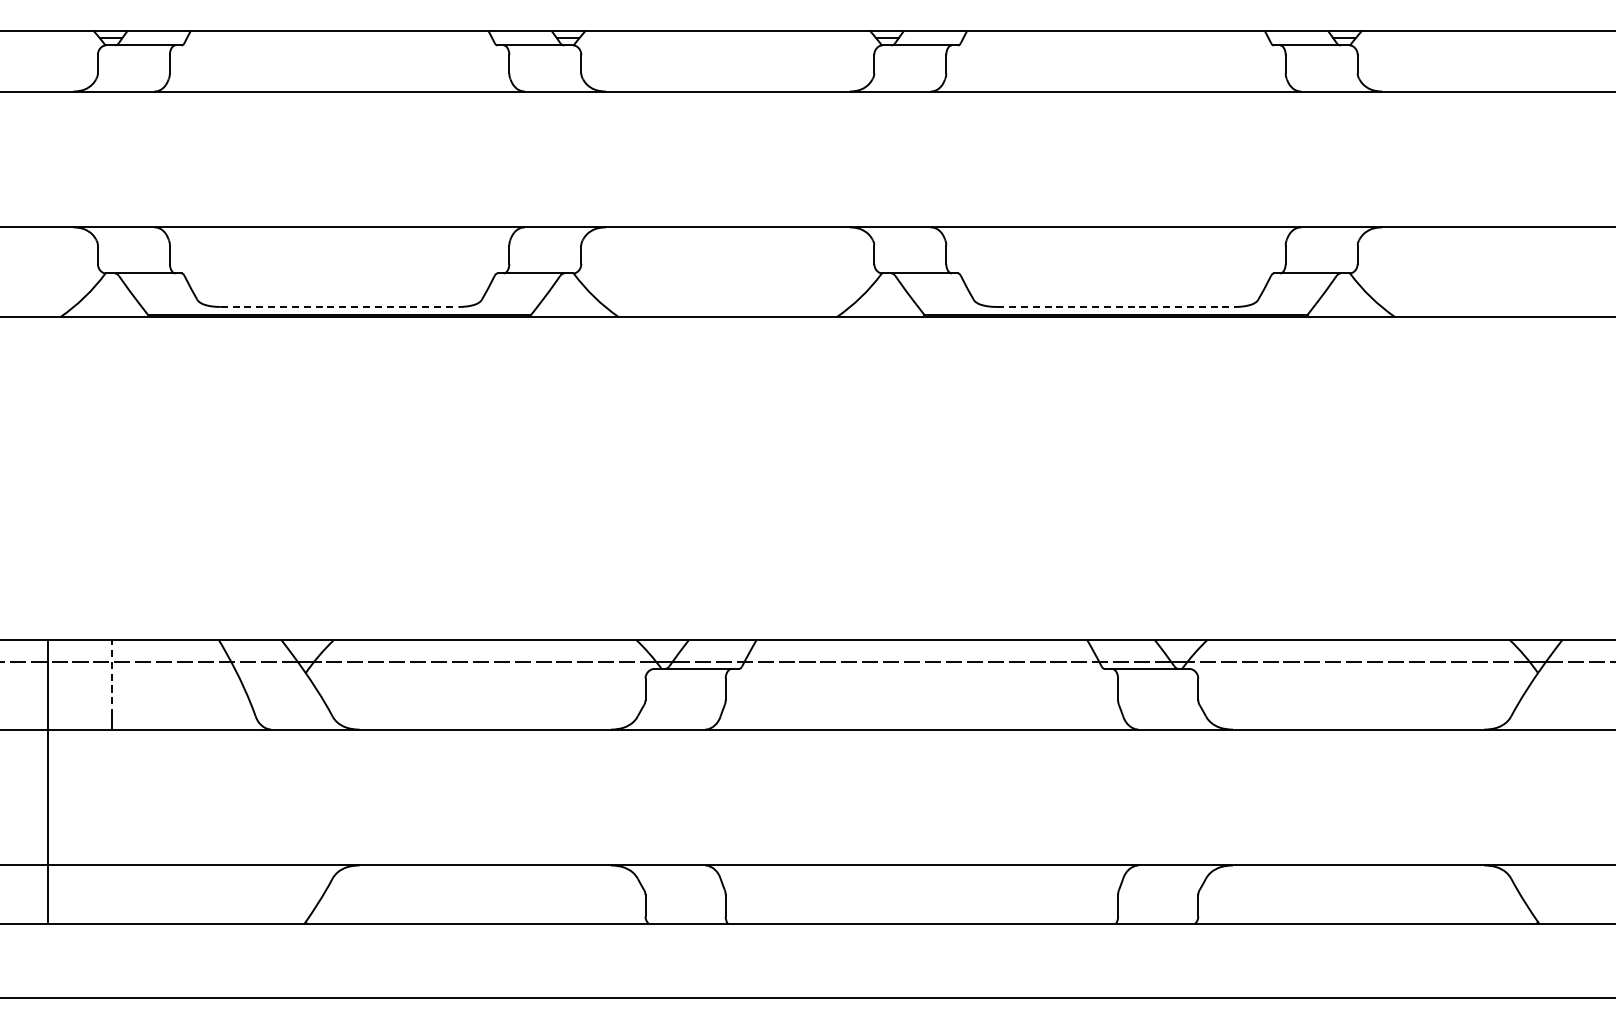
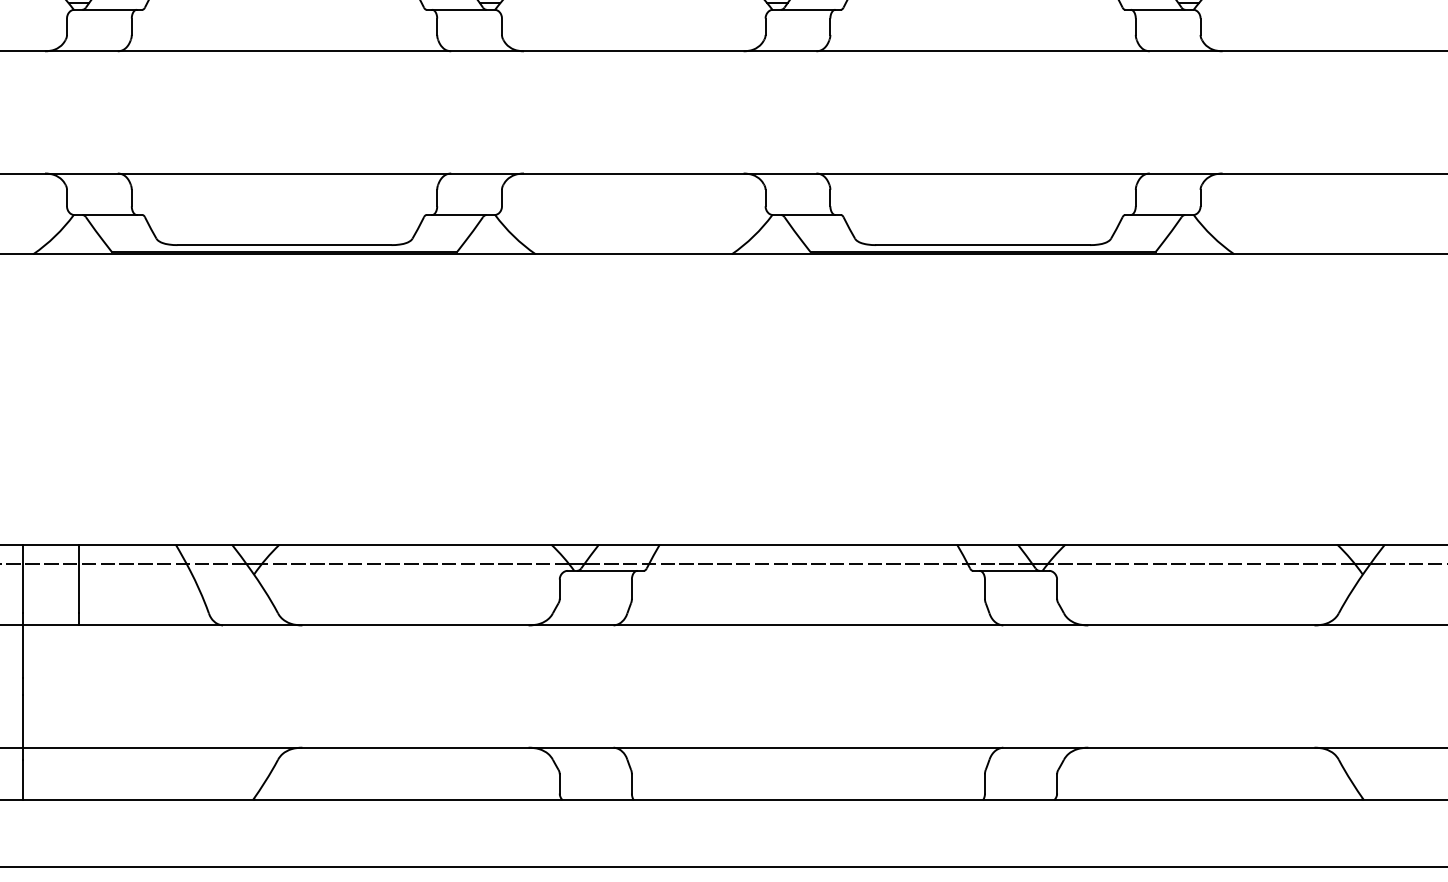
line: (339, 306) -> (284, 244), dashed -> solid
line: (1115, 306) -> (982, 244), dashed -> solid
line: (111, 677) -> (79, 578), dashed -> solid

